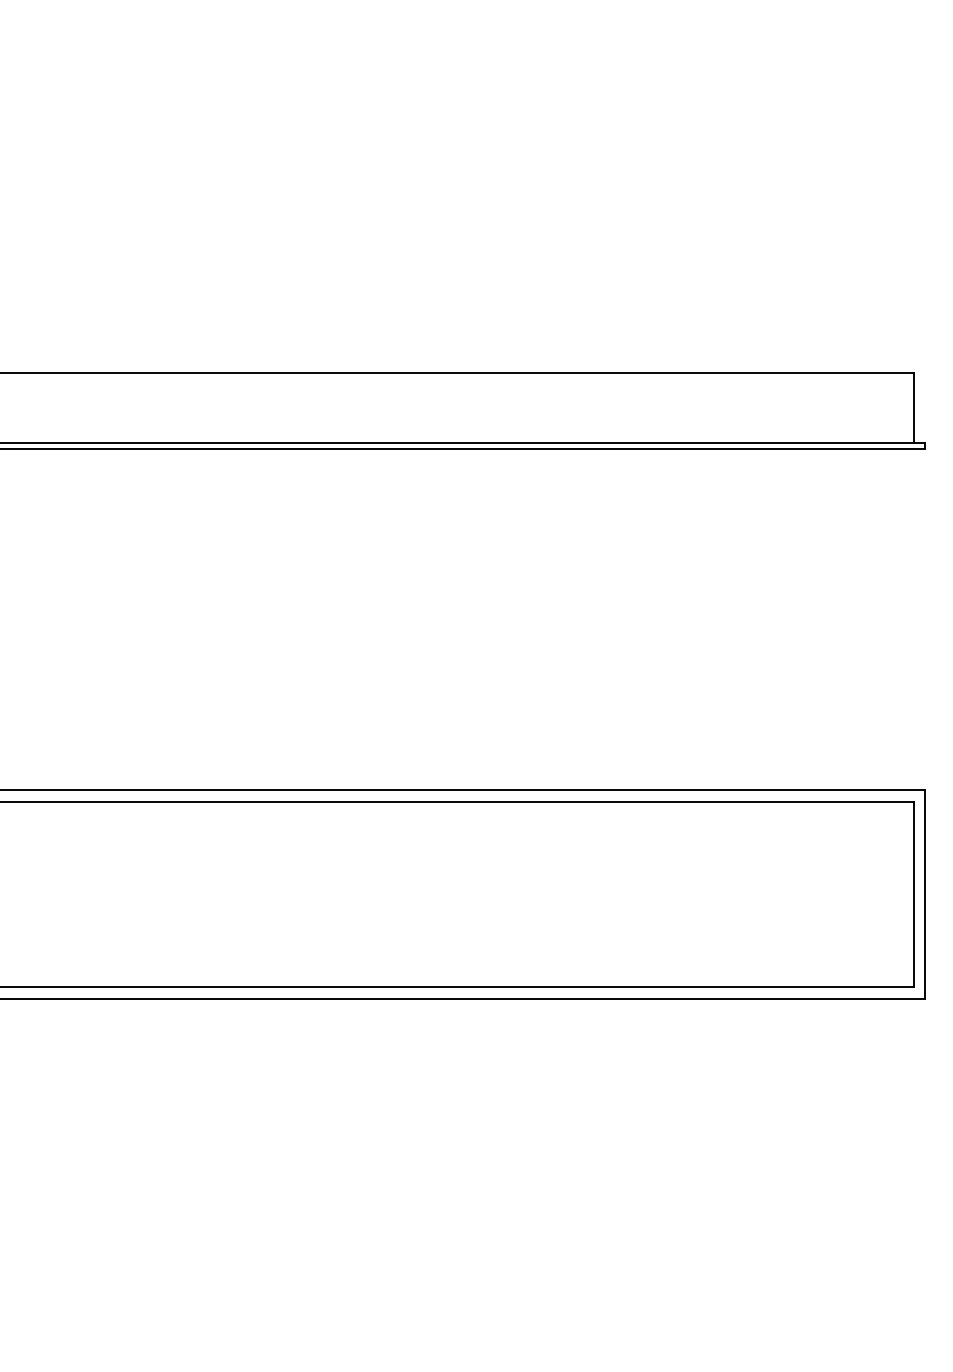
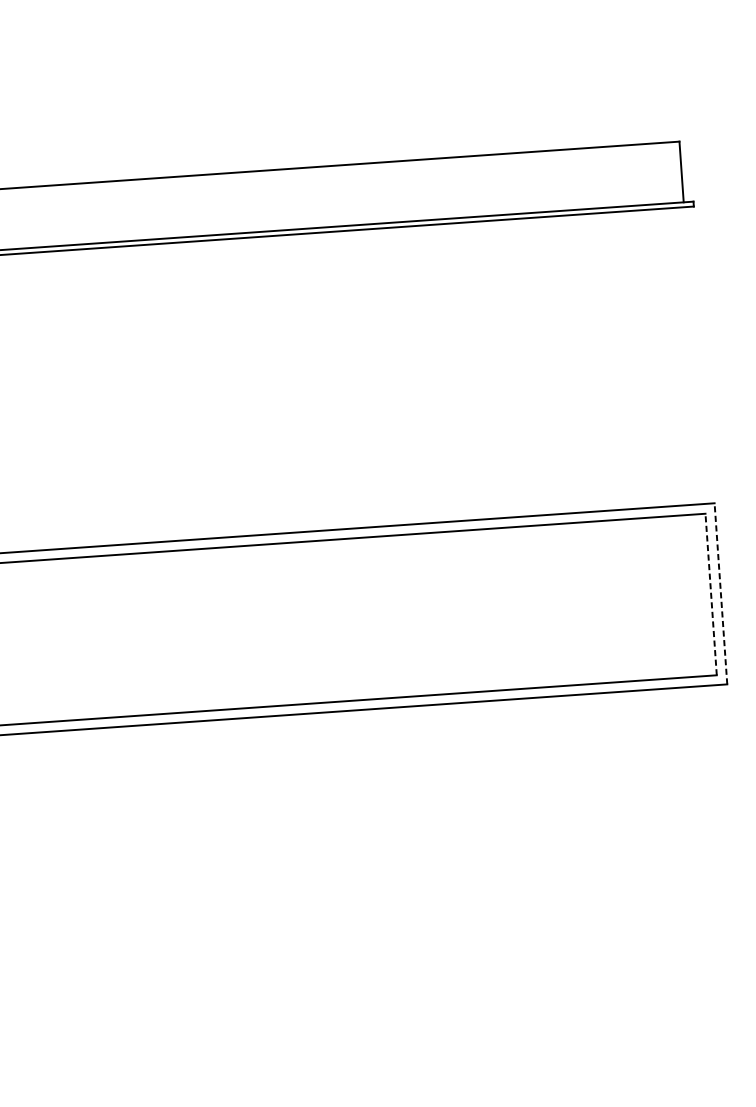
line: (925, 893) -> (720, 592), solid -> dashed
line: (914, 894) -> (711, 594), solid -> dashed

